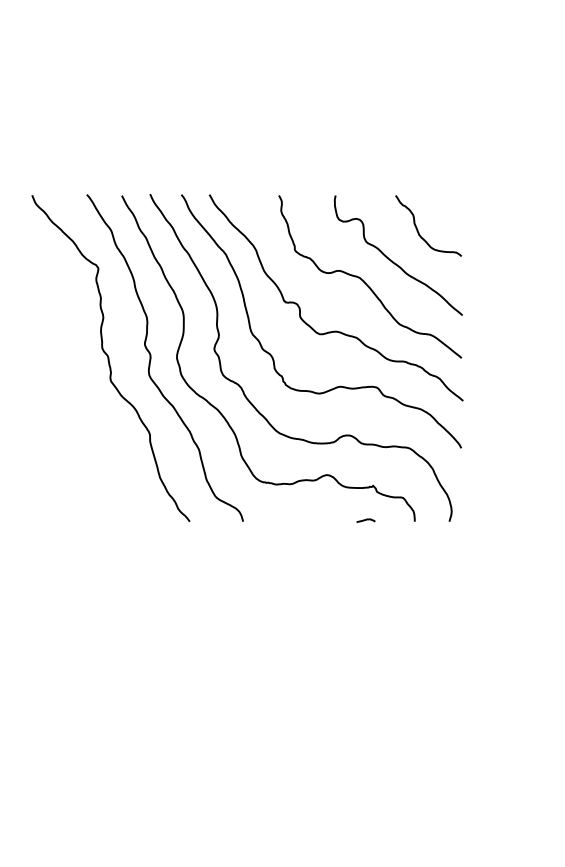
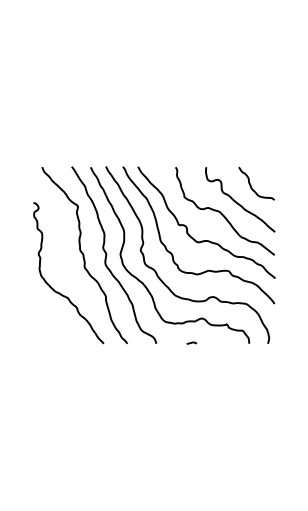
curve: (64, 426) -> (59, 292), added
curve: (365, 519) -> (191, 342), moved

